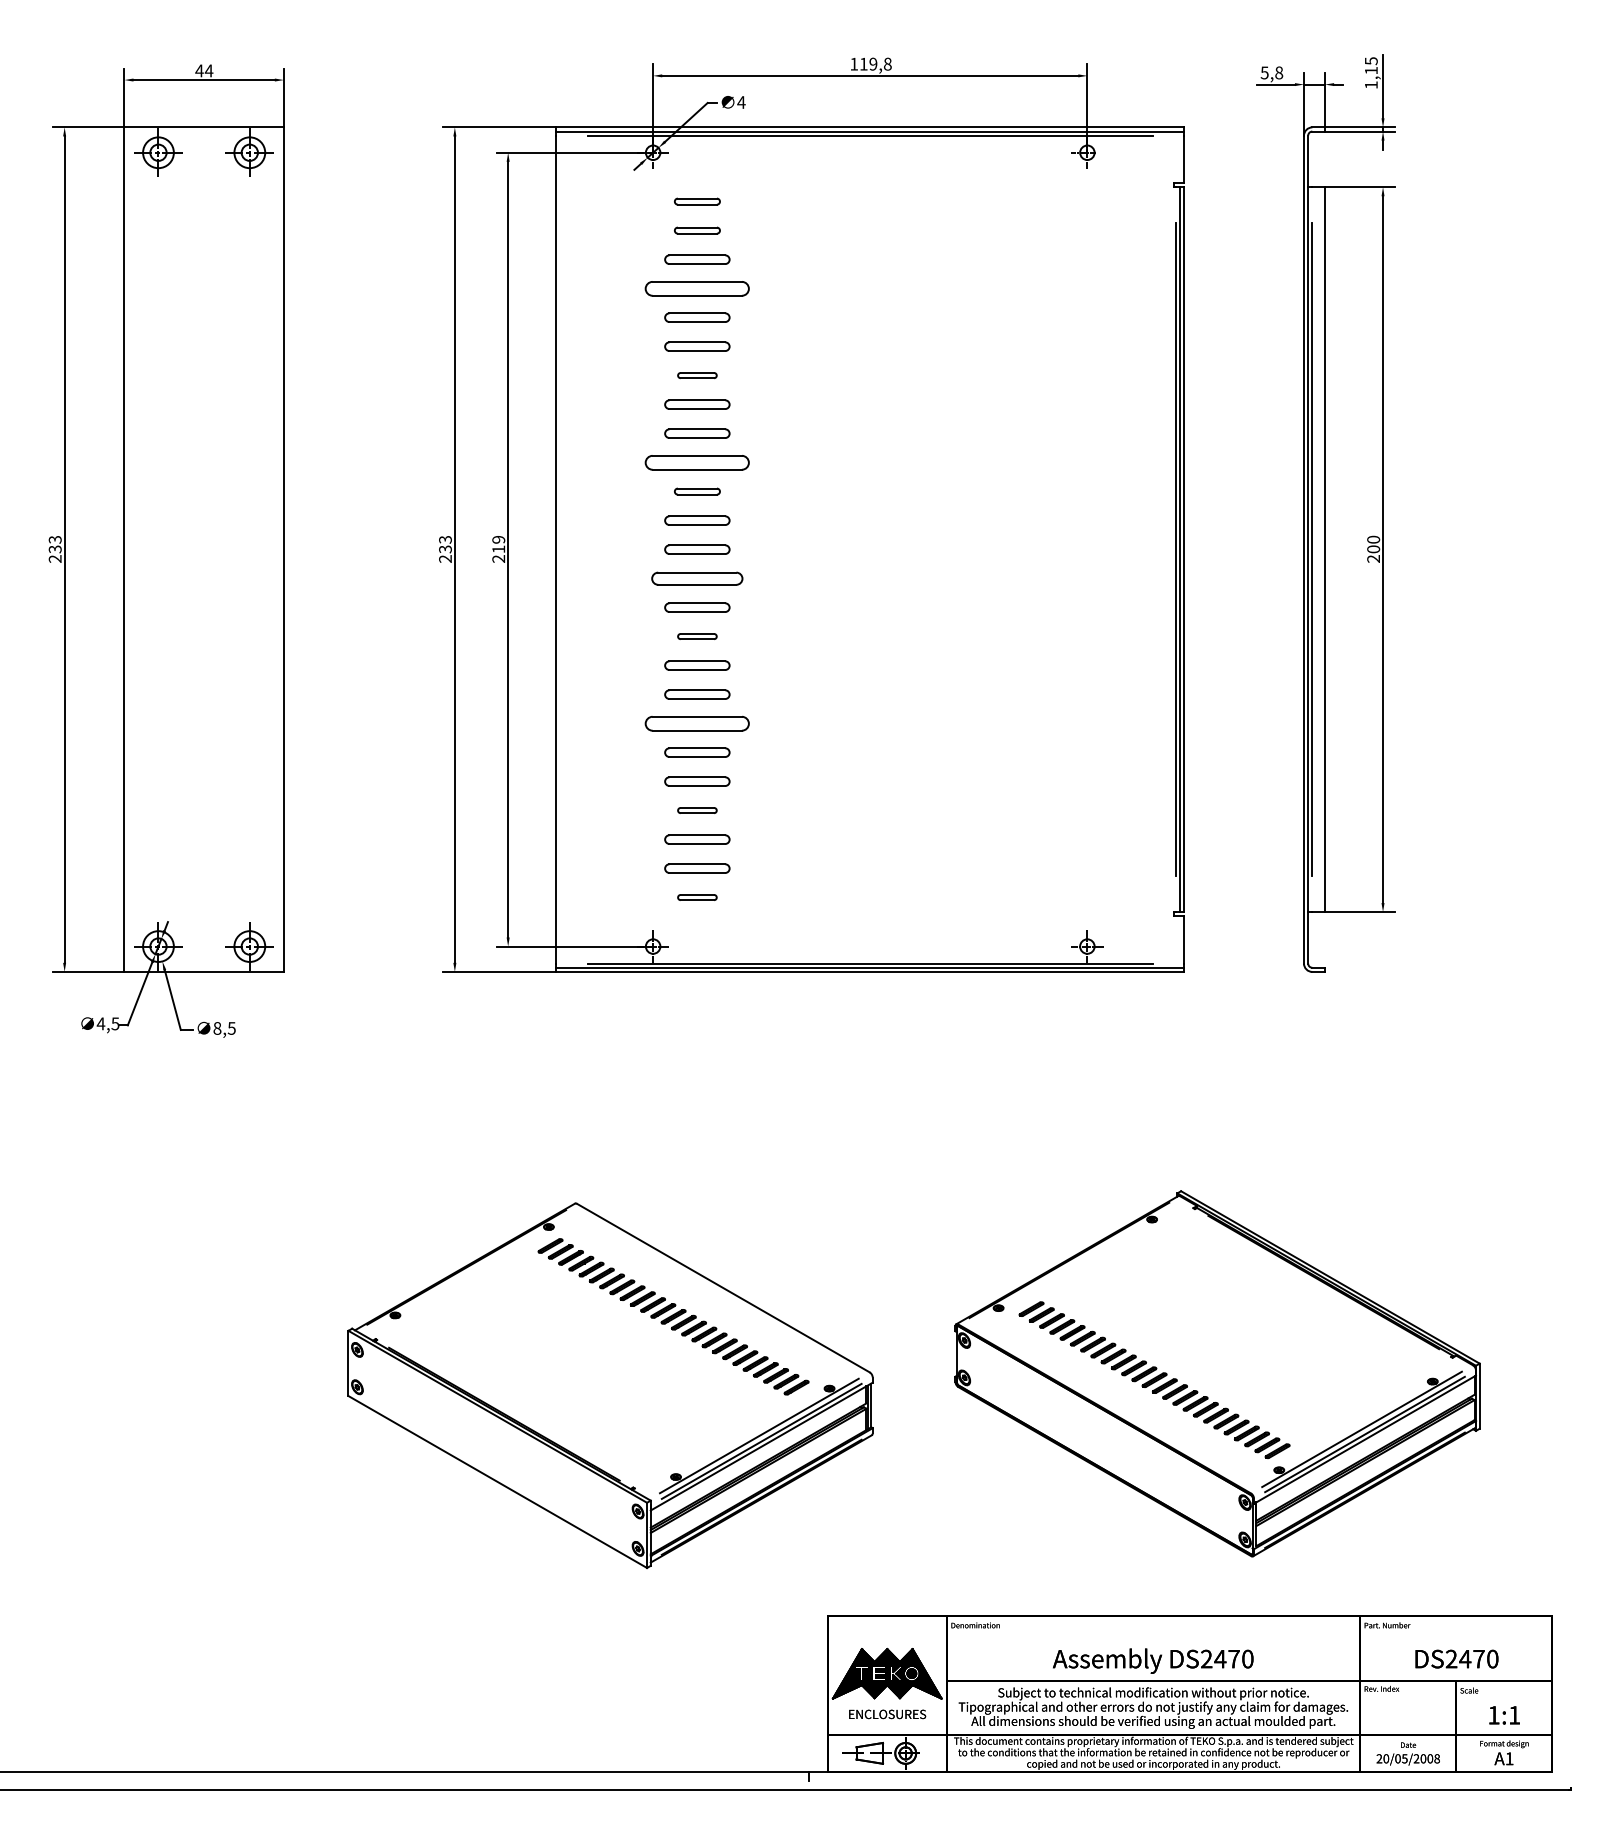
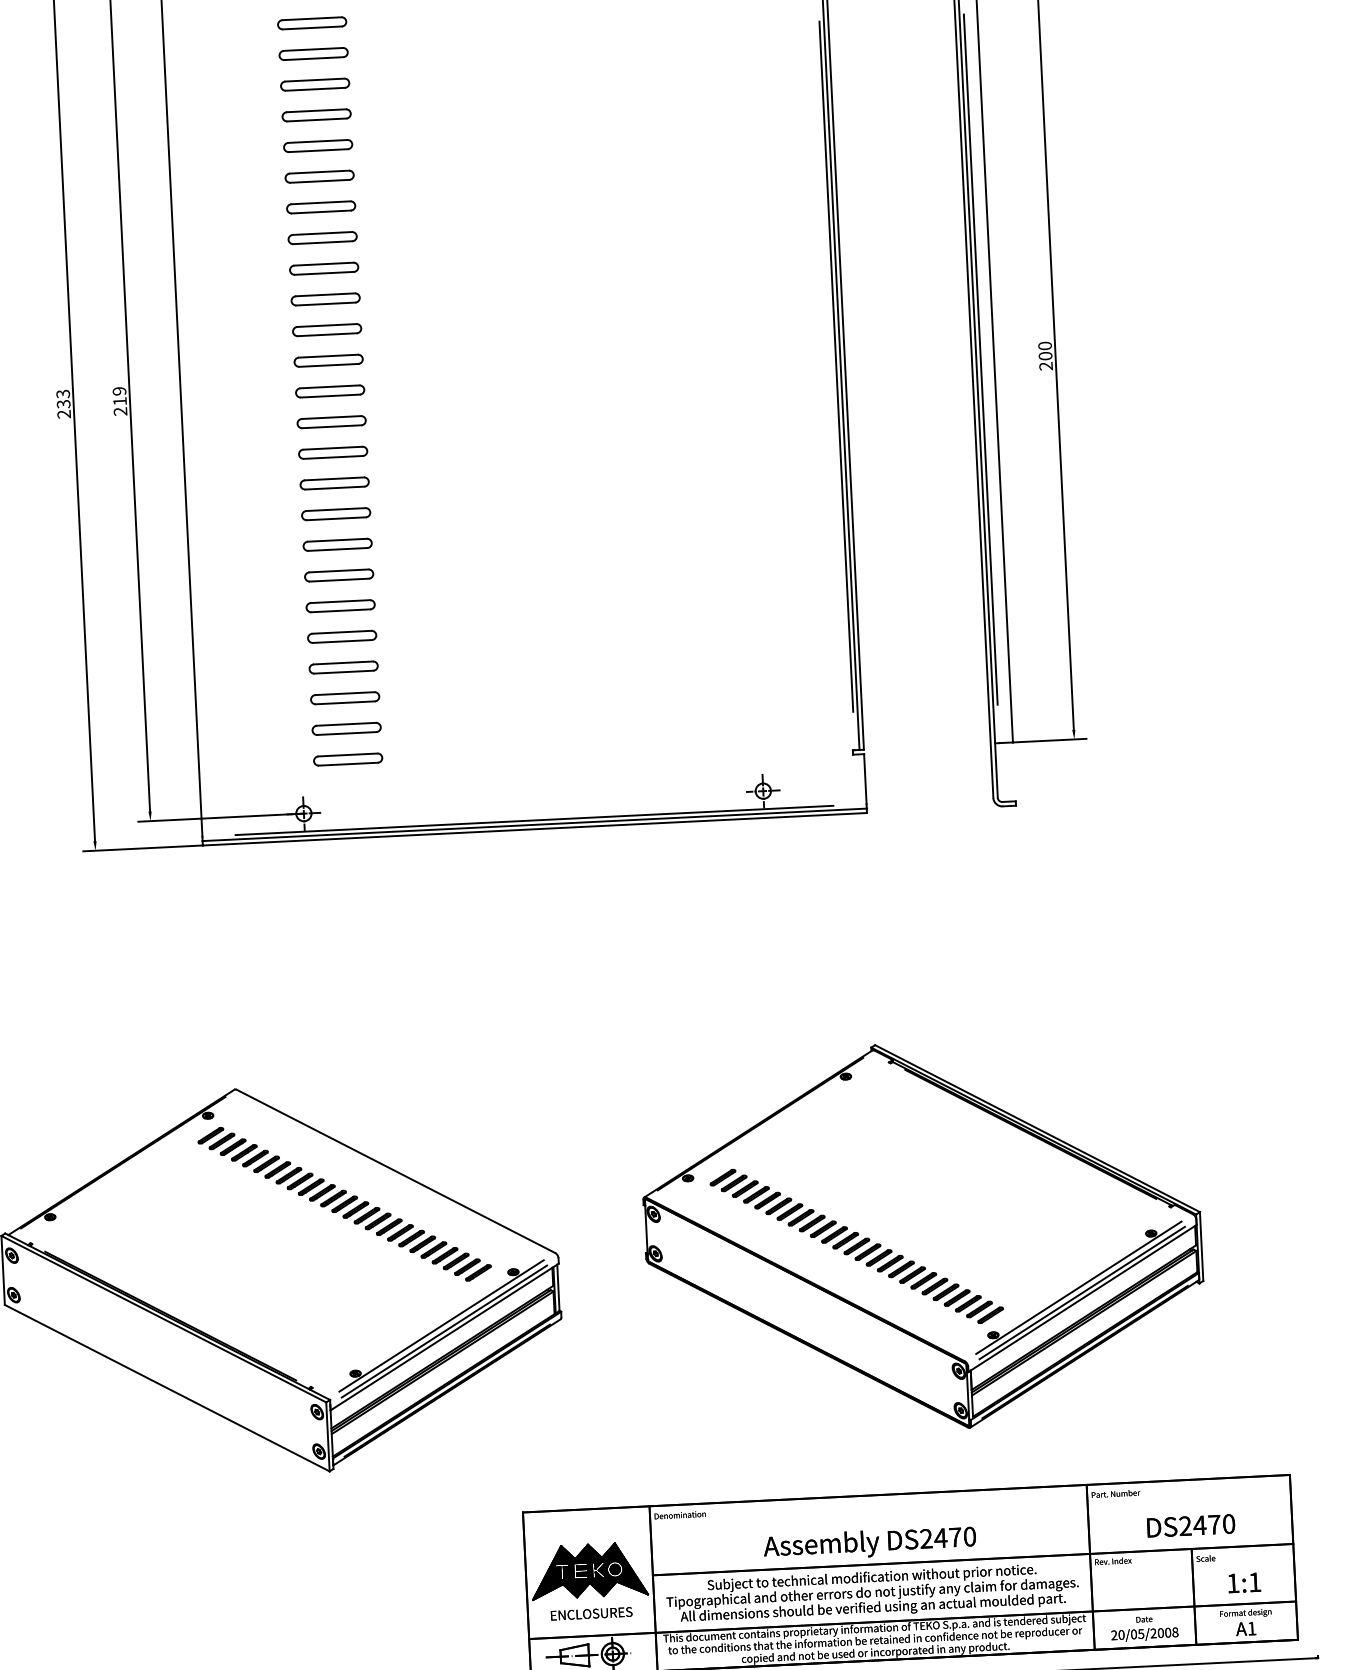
part: (697, 201) -> (312, 23), size x1.43
part: (697, 230) -> (313, 53), size x1.43
part: (697, 288) -> (316, 115), size x0.62
part: (697, 375) -> (321, 207), size x1.67
part: (697, 462) -> (325, 299), size x0.62
part: (697, 491) -> (327, 329), size x1.43
part: (697, 578) -> (331, 421), size x0.71
part: (697, 636) -> (334, 483), size x1.67
part: (697, 723) -> (339, 575), size x0.62
part: (697, 810) -> (343, 667), size x1.67
part: (697, 897) -> (348, 759), size x1.67

